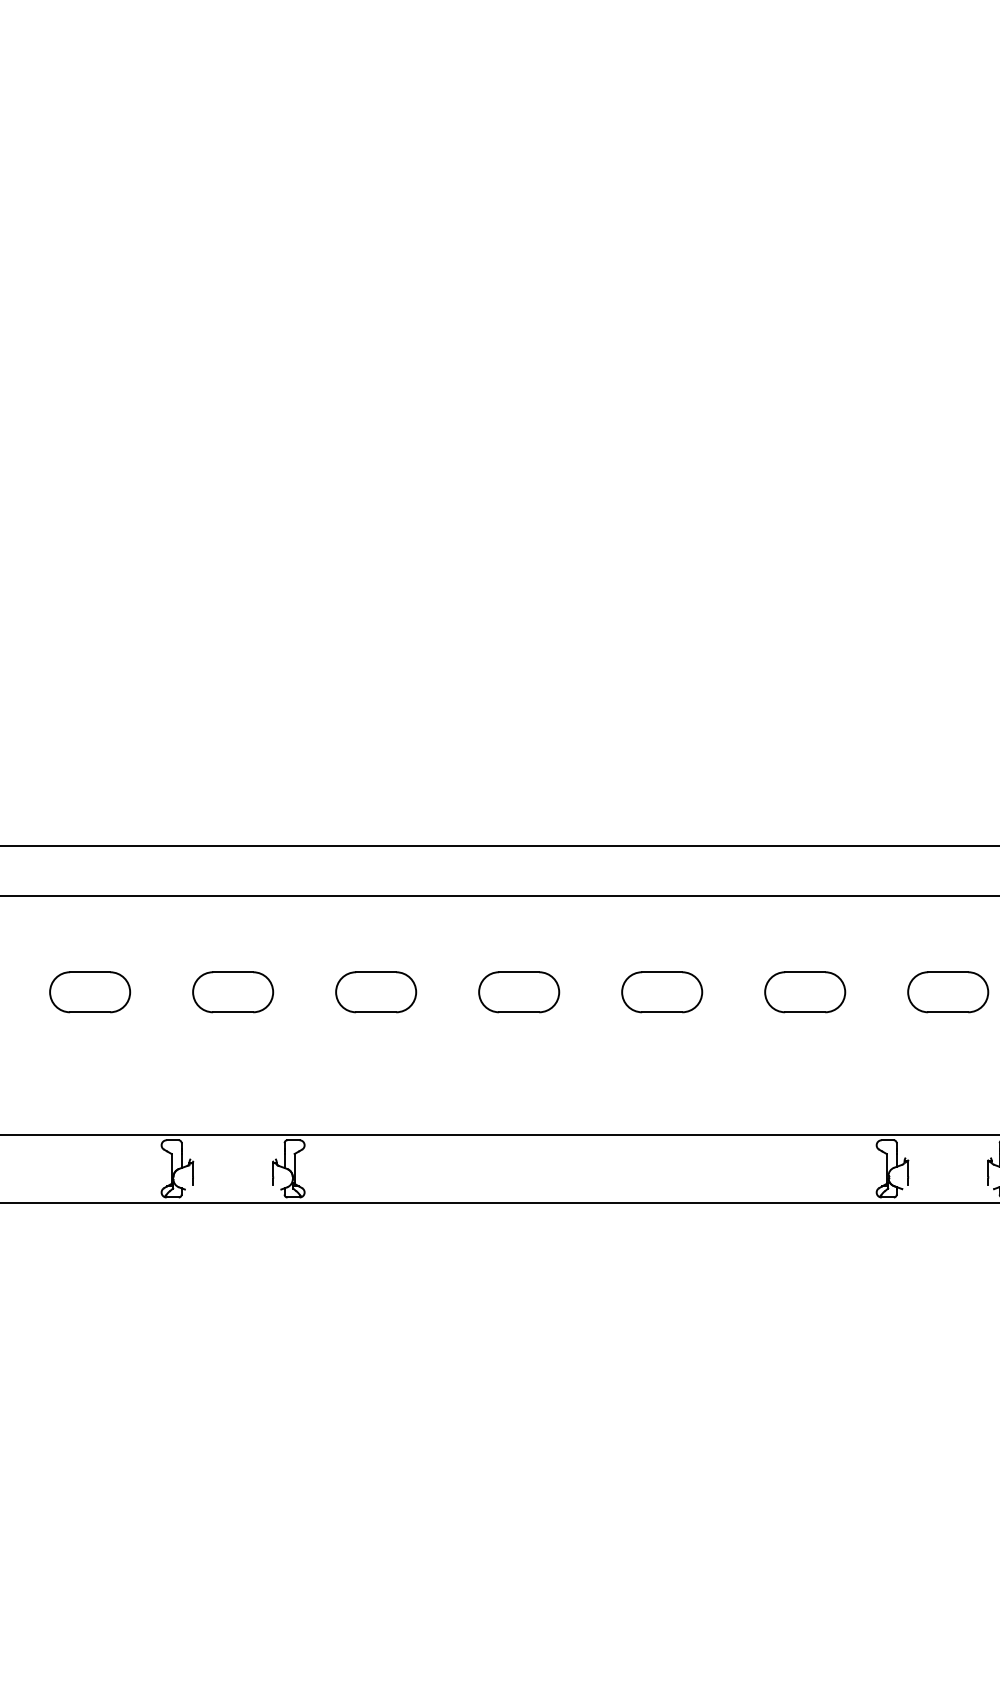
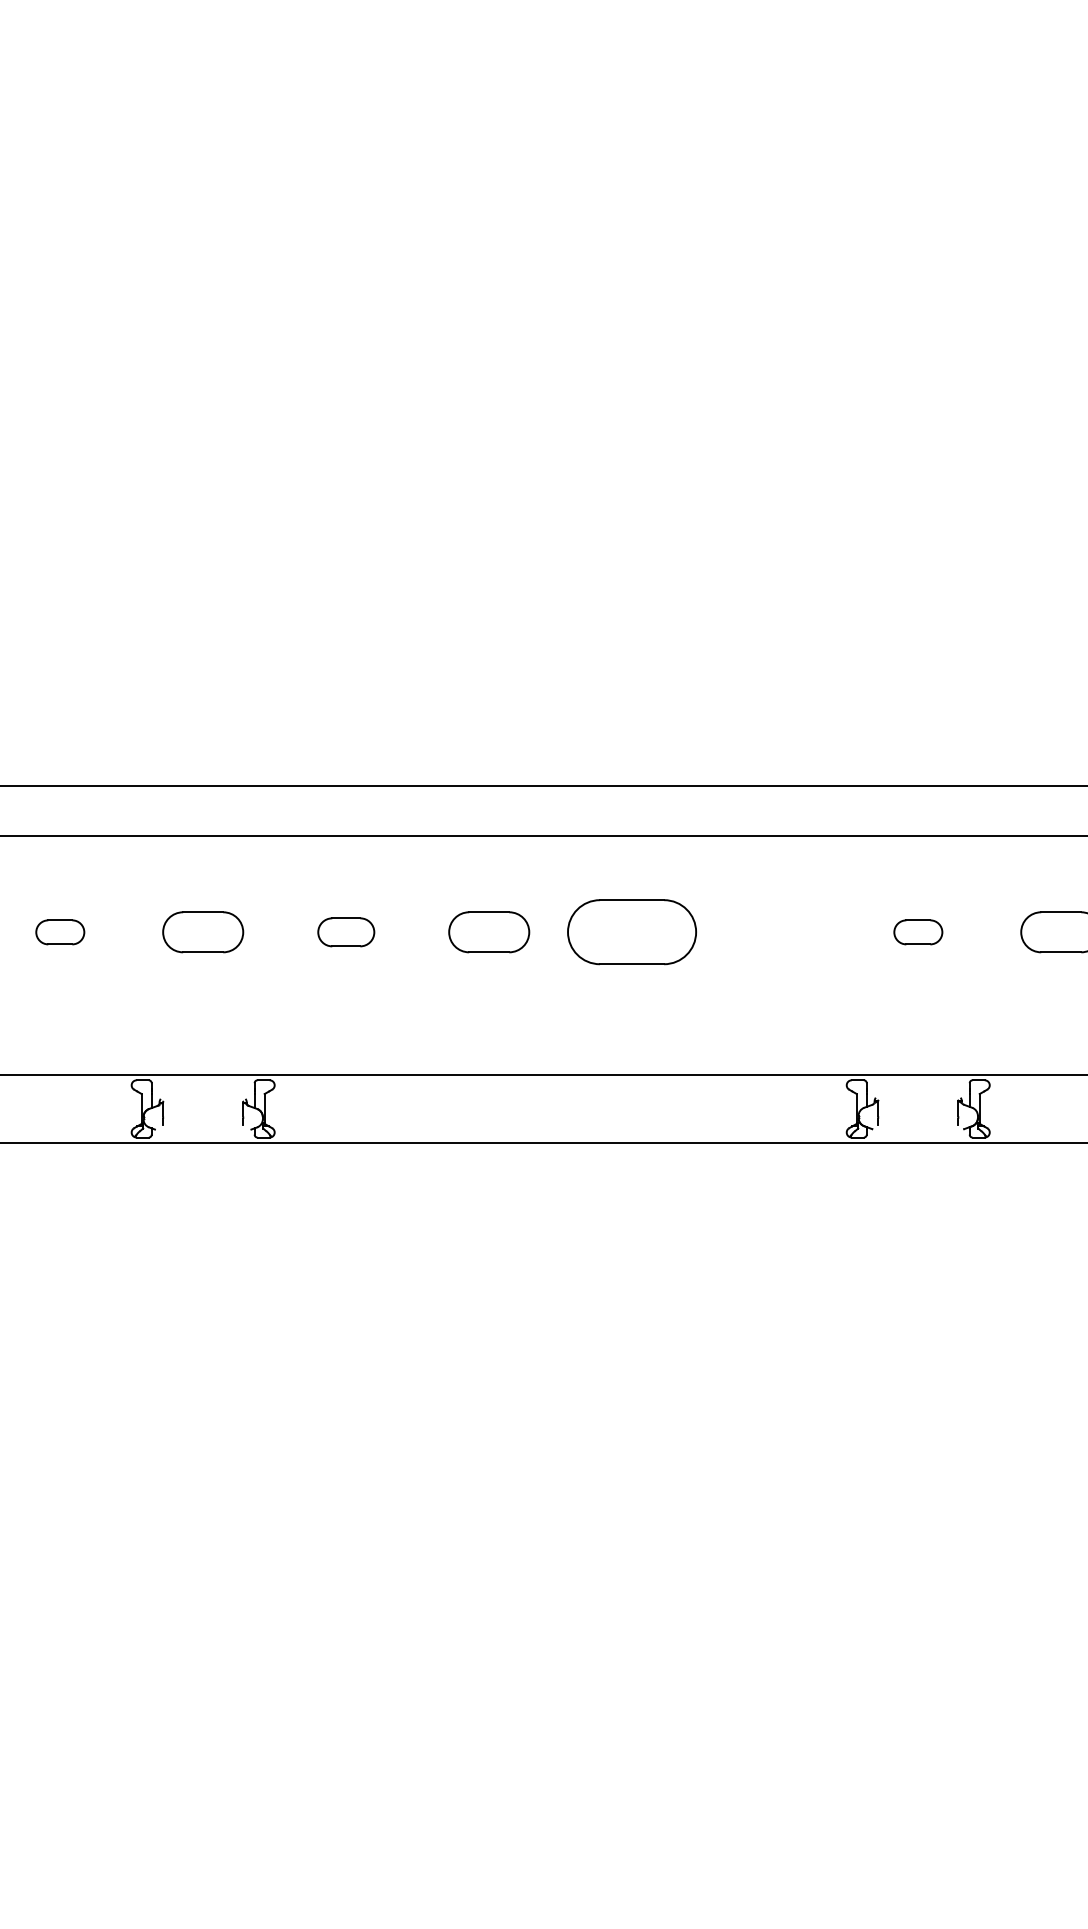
part: (90, 992) -> (60, 932), size x0.6
part: (376, 992) -> (346, 932), size x0.7
part: (662, 992) -> (632, 932), size x1.6
part: (805, 992) -> (775, 932), removed
part: (948, 992) -> (918, 932), size x0.6

